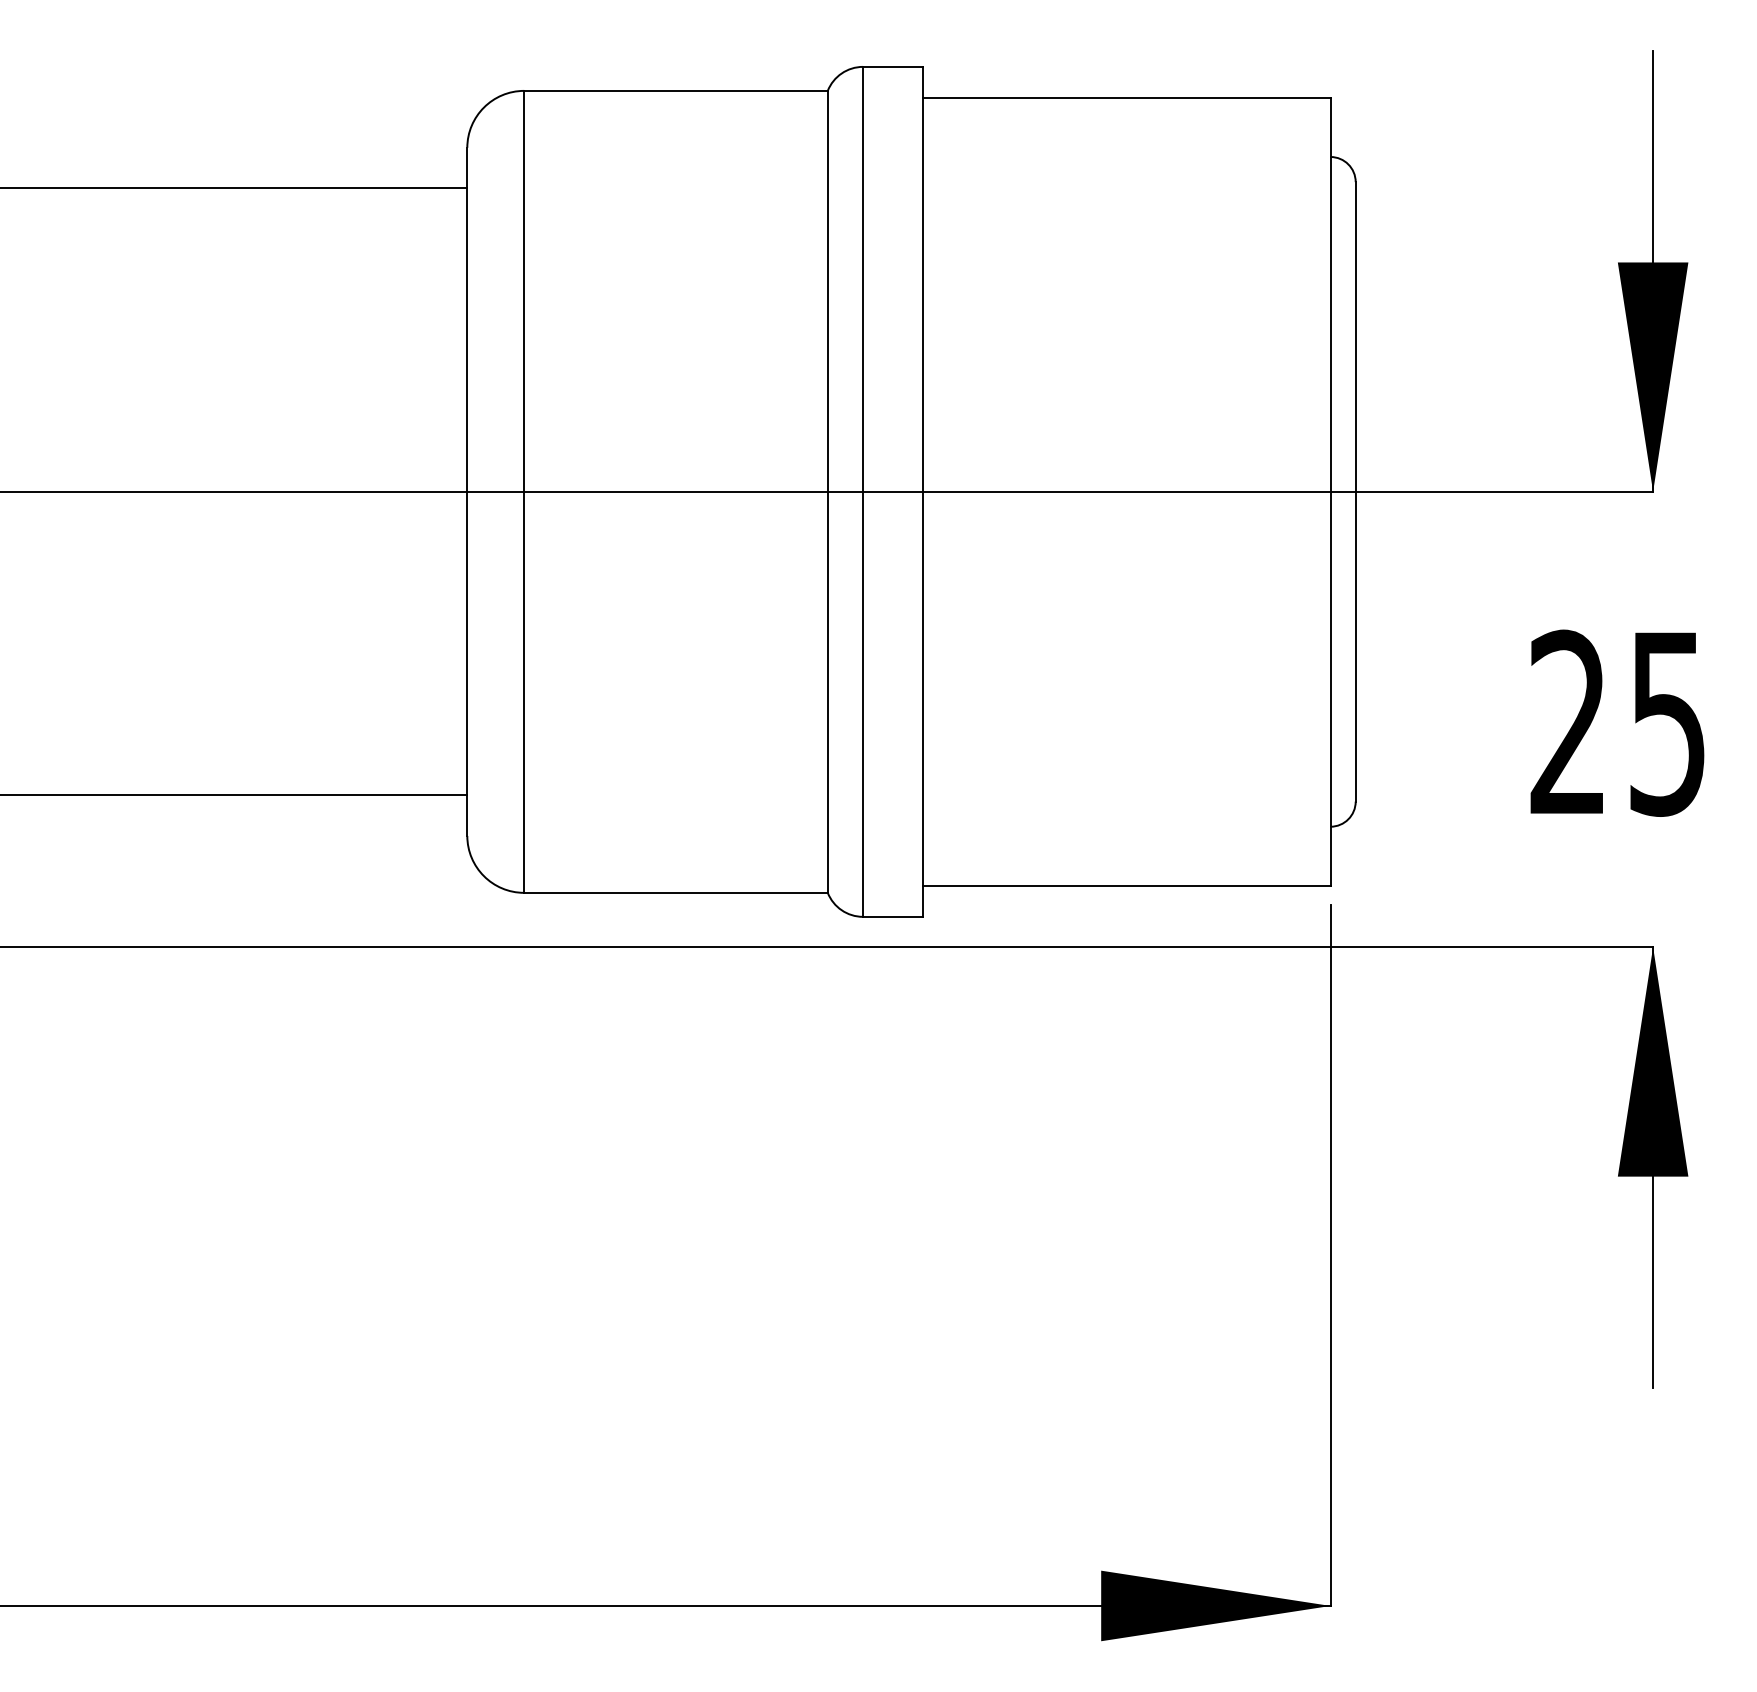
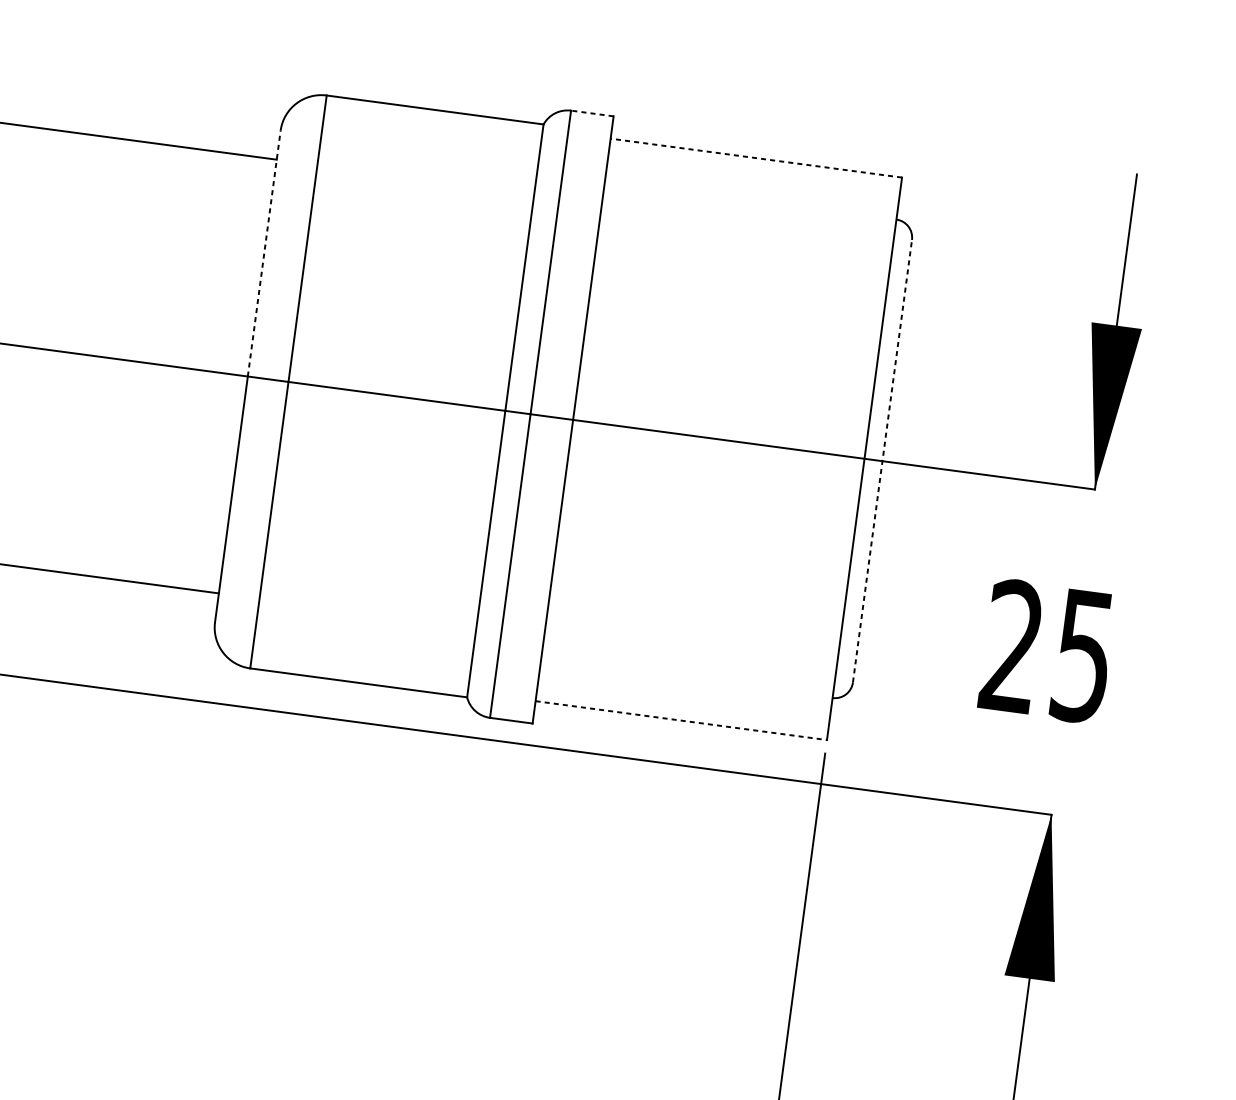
line: (892, 66) -> (592, 113), solid -> dashed
line: (1126, 98) -> (756, 158), solid -> dashed
line: (467, 319) -> (264, 253), solid -> dashed
line: (1355, 491) -> (882, 460), solid -> dashed
line: (1126, 885) -> (681, 720), solid -> dashed

